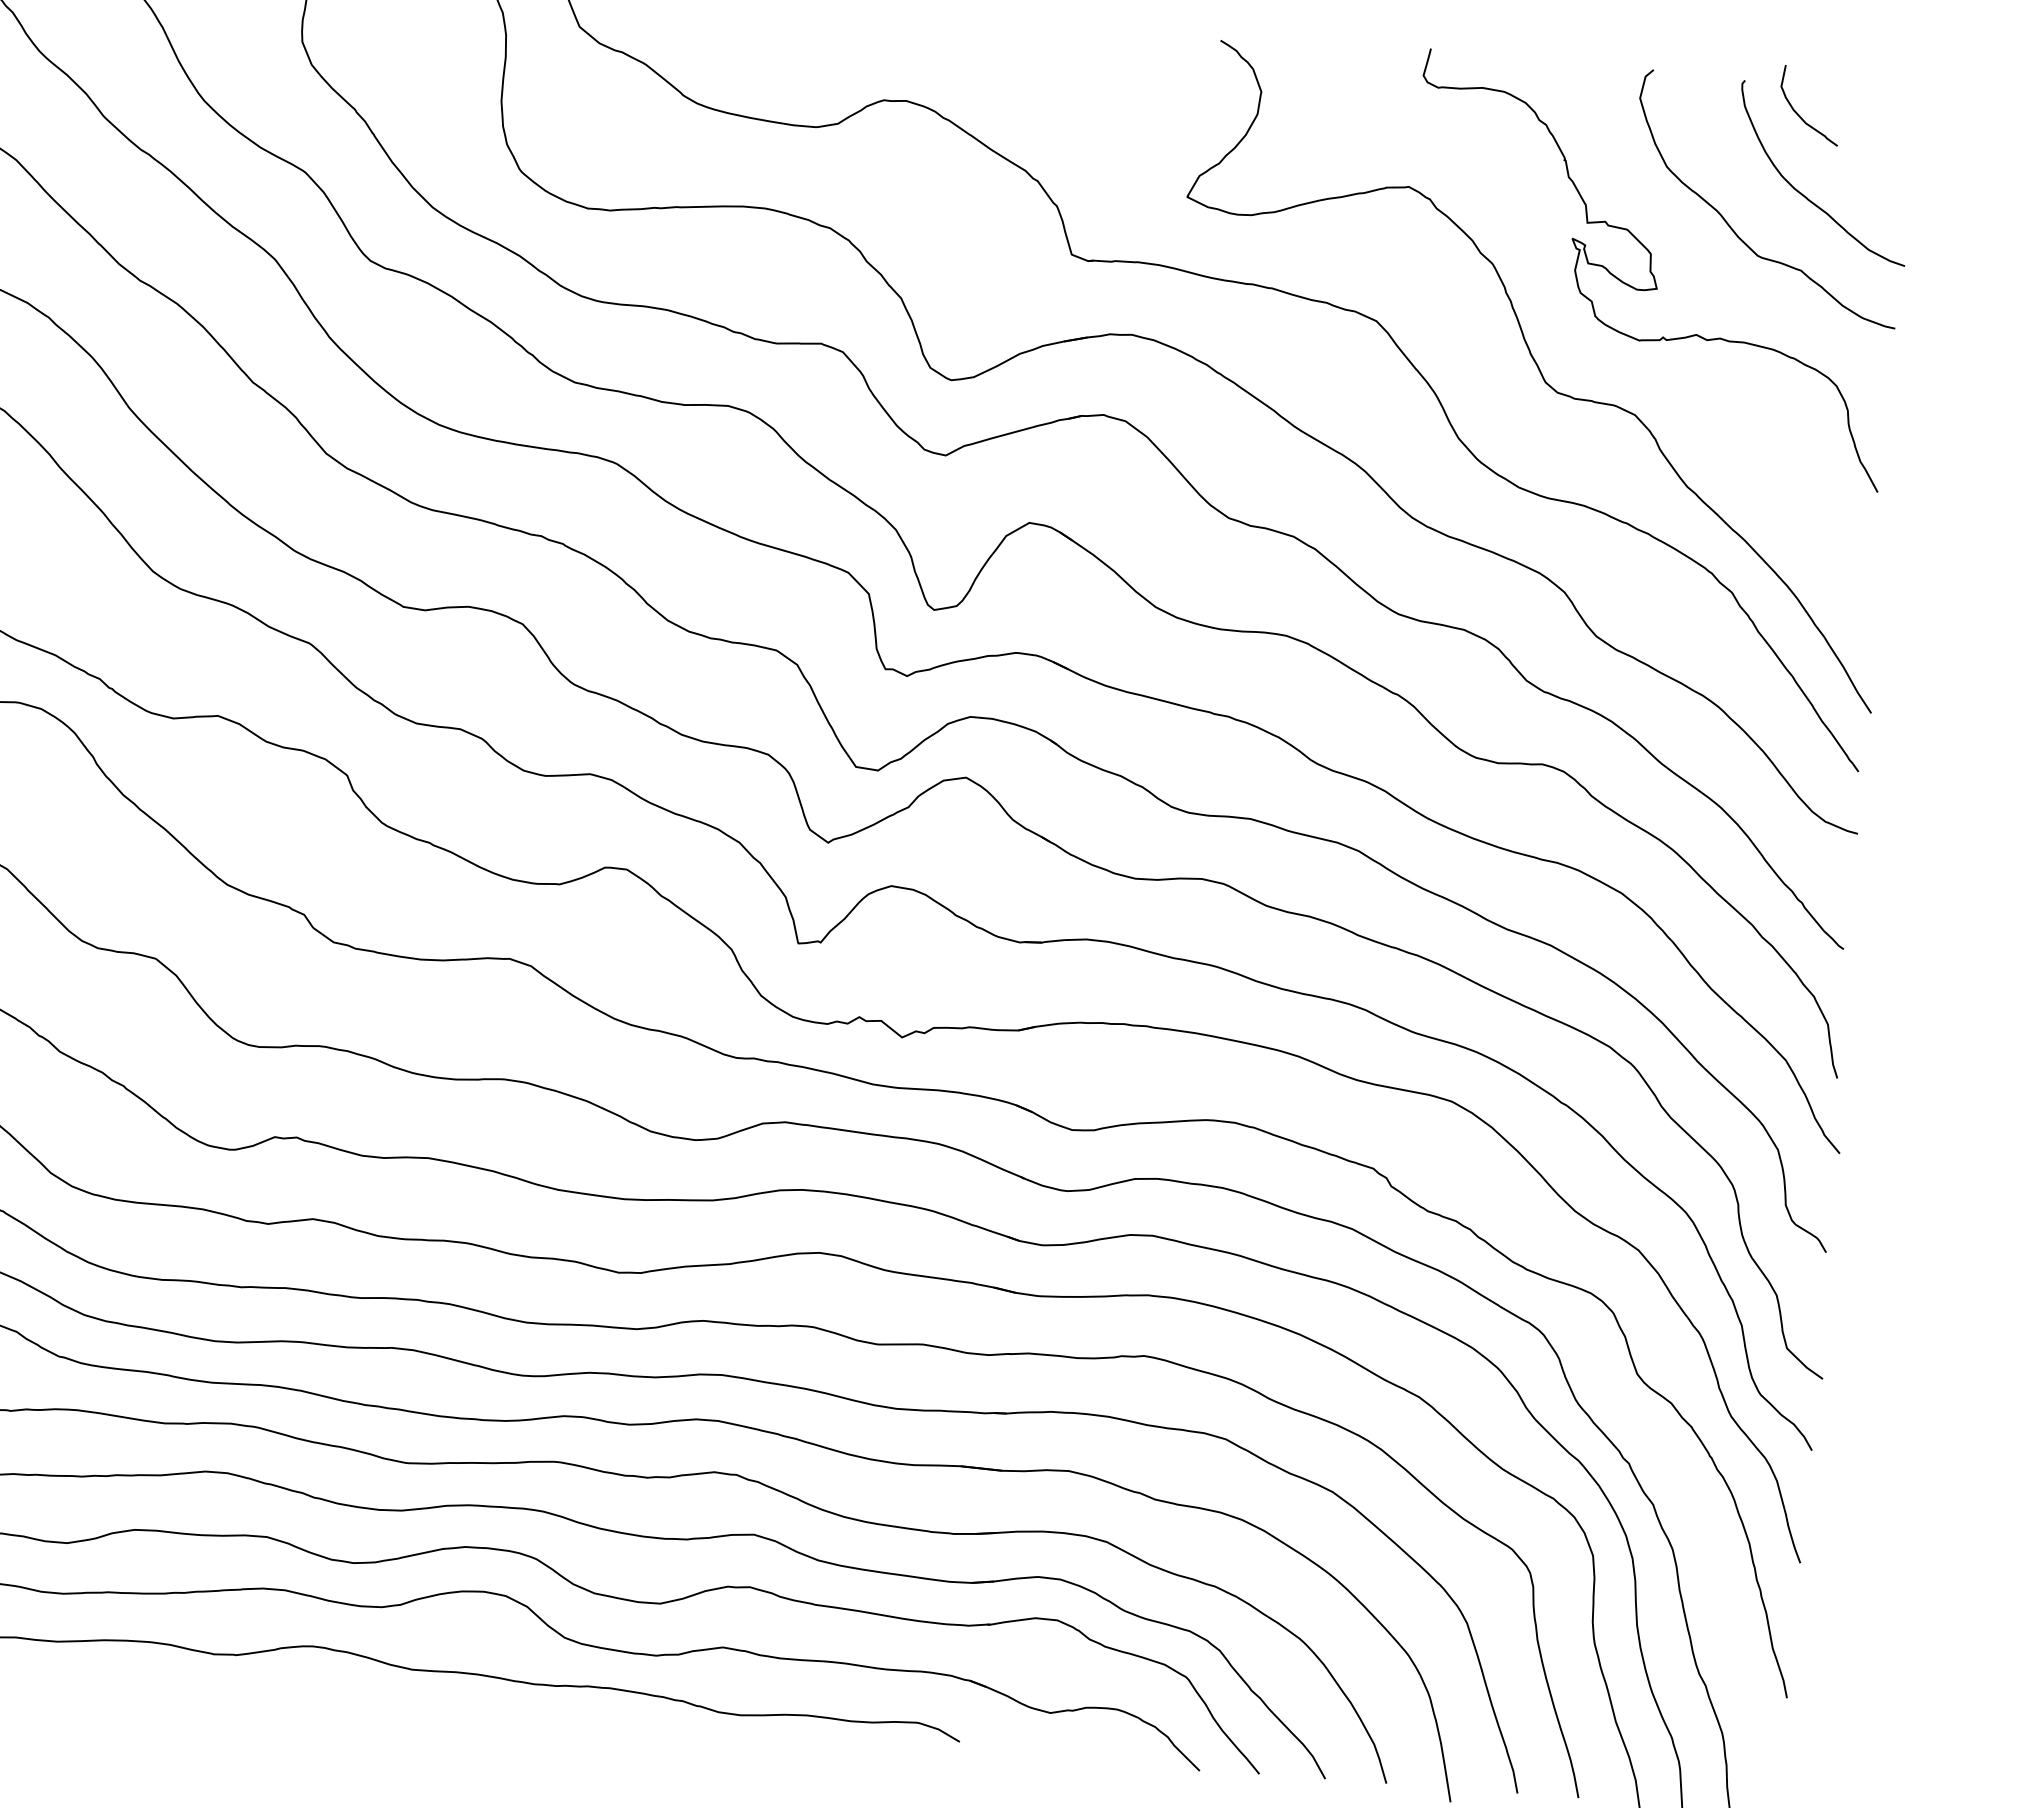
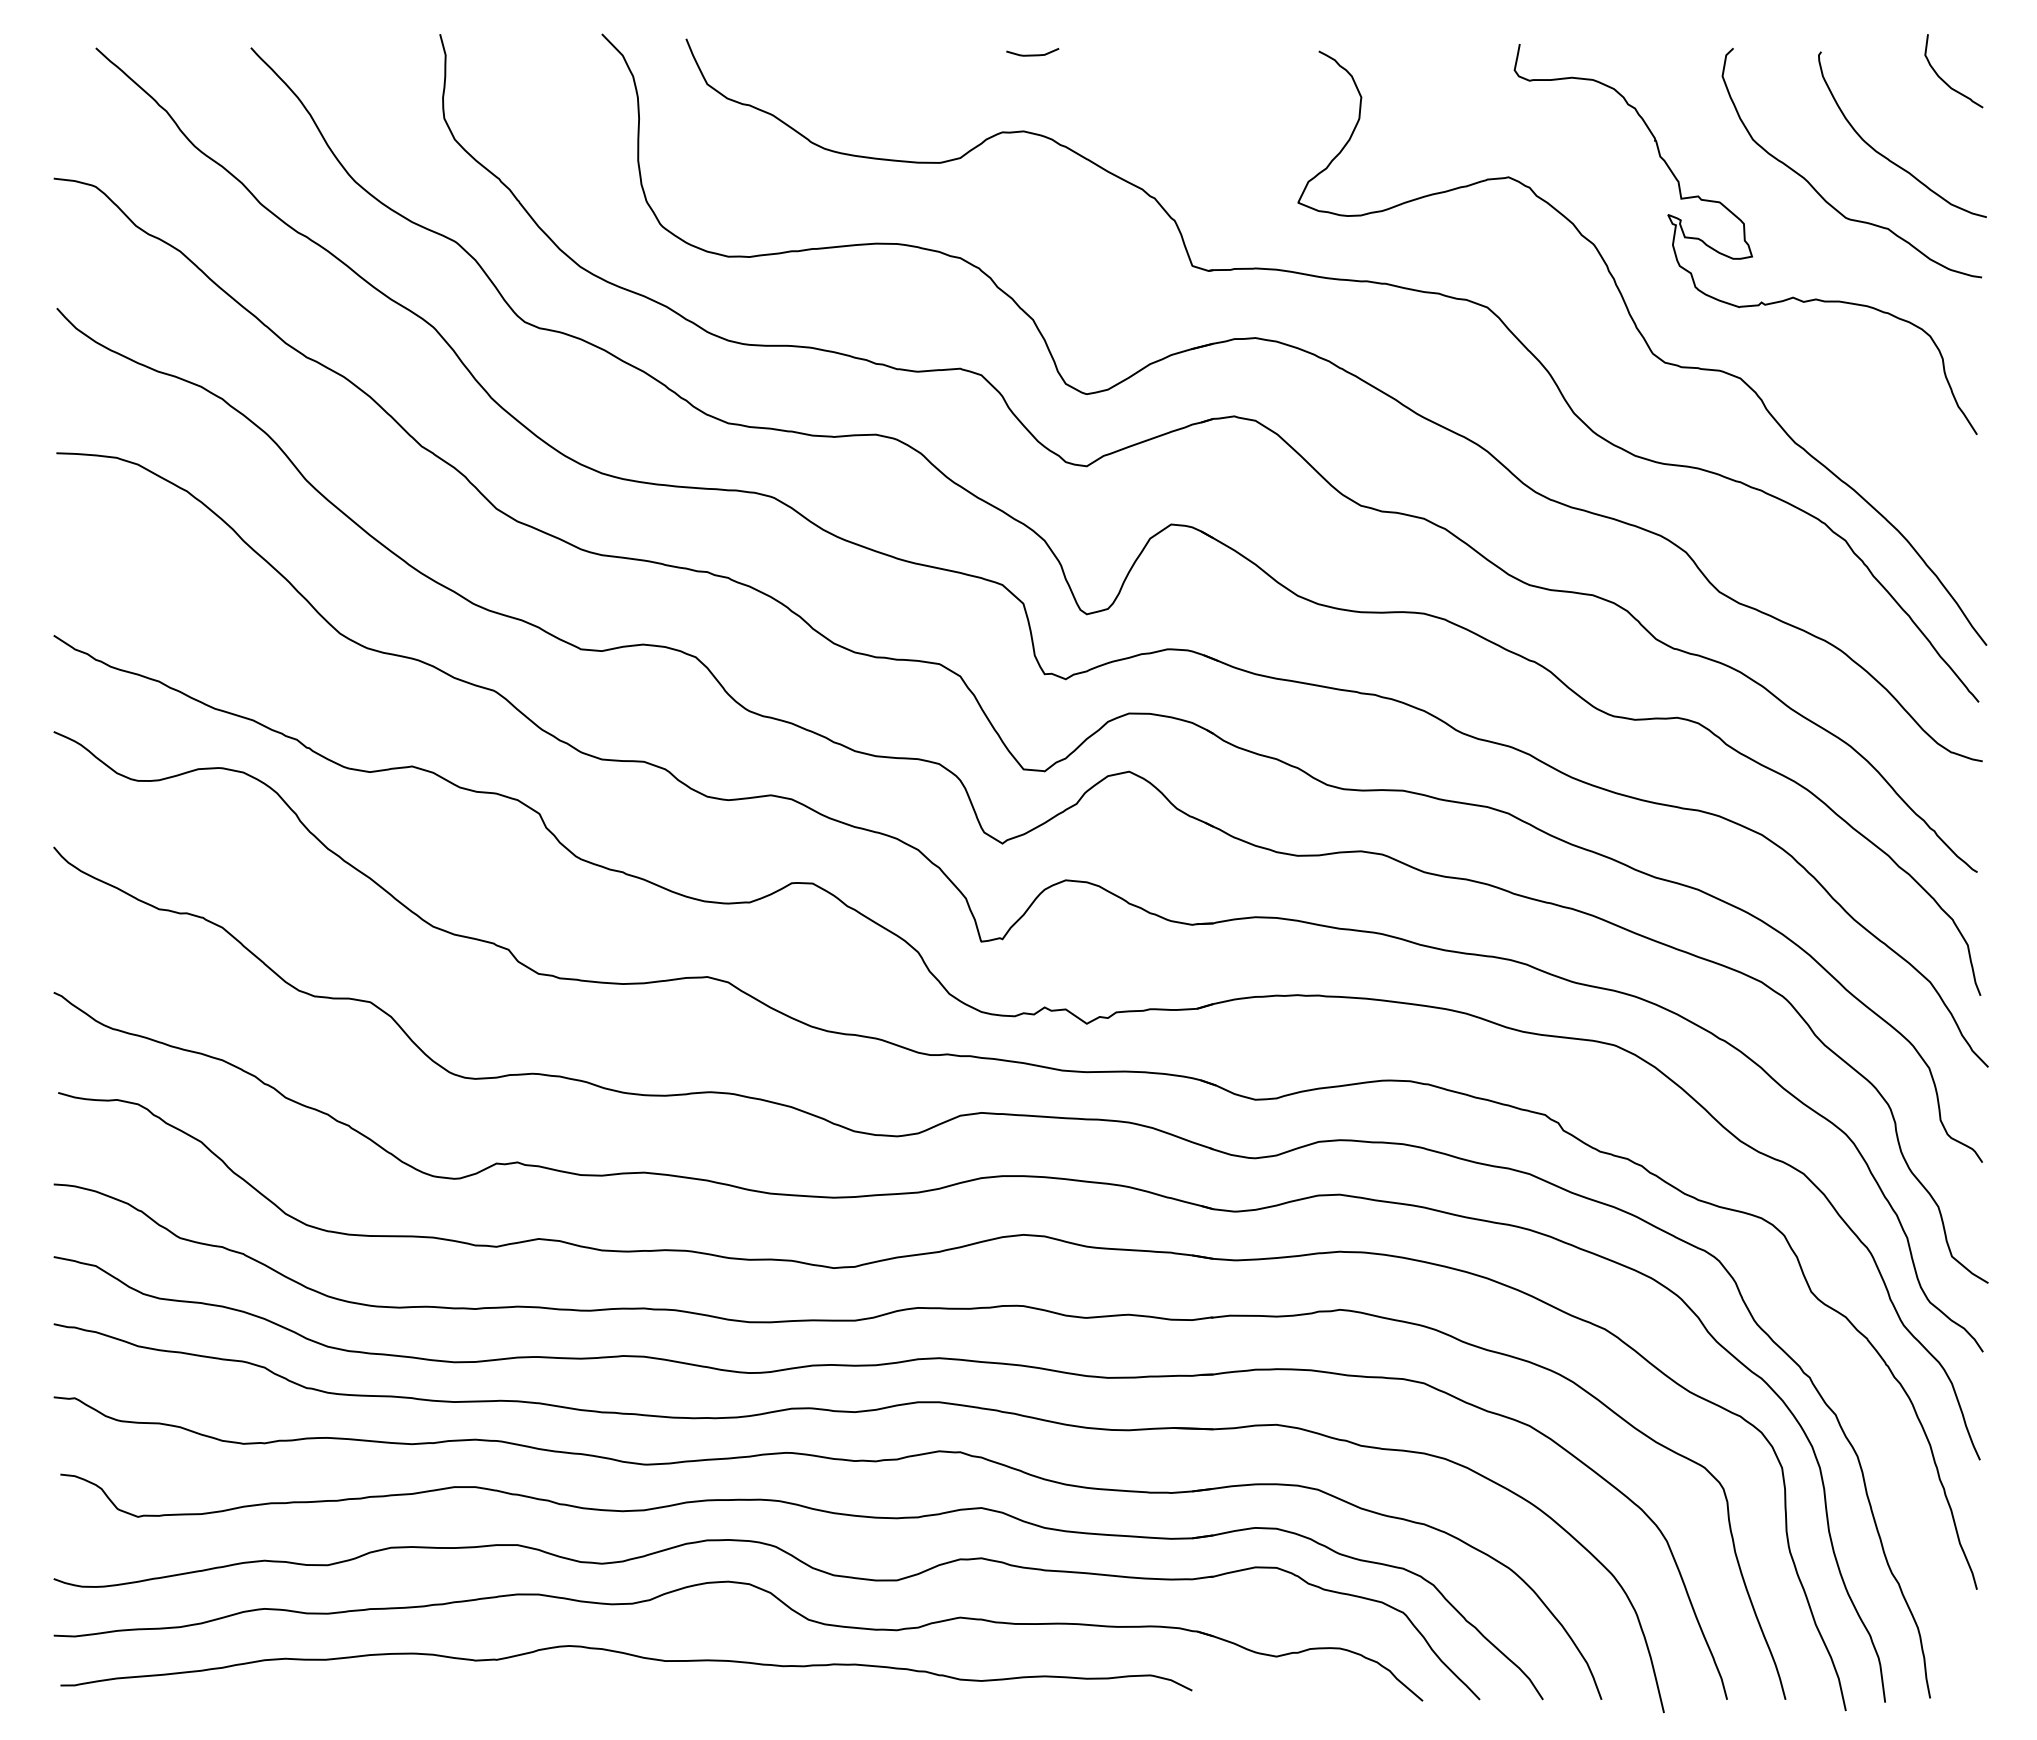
curve: (921, 21) -> (1032, 54), added
curve: (1799, 114) -> (1944, 80), moved

